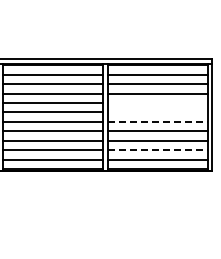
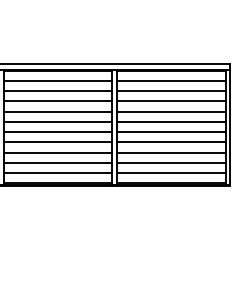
line: (157, 103) -> (171, 112), added
line: (157, 112) -> (171, 122), added
line: (158, 121) -> (172, 131), dashed -> solid
line: (158, 150) -> (172, 163), dashed -> solid

